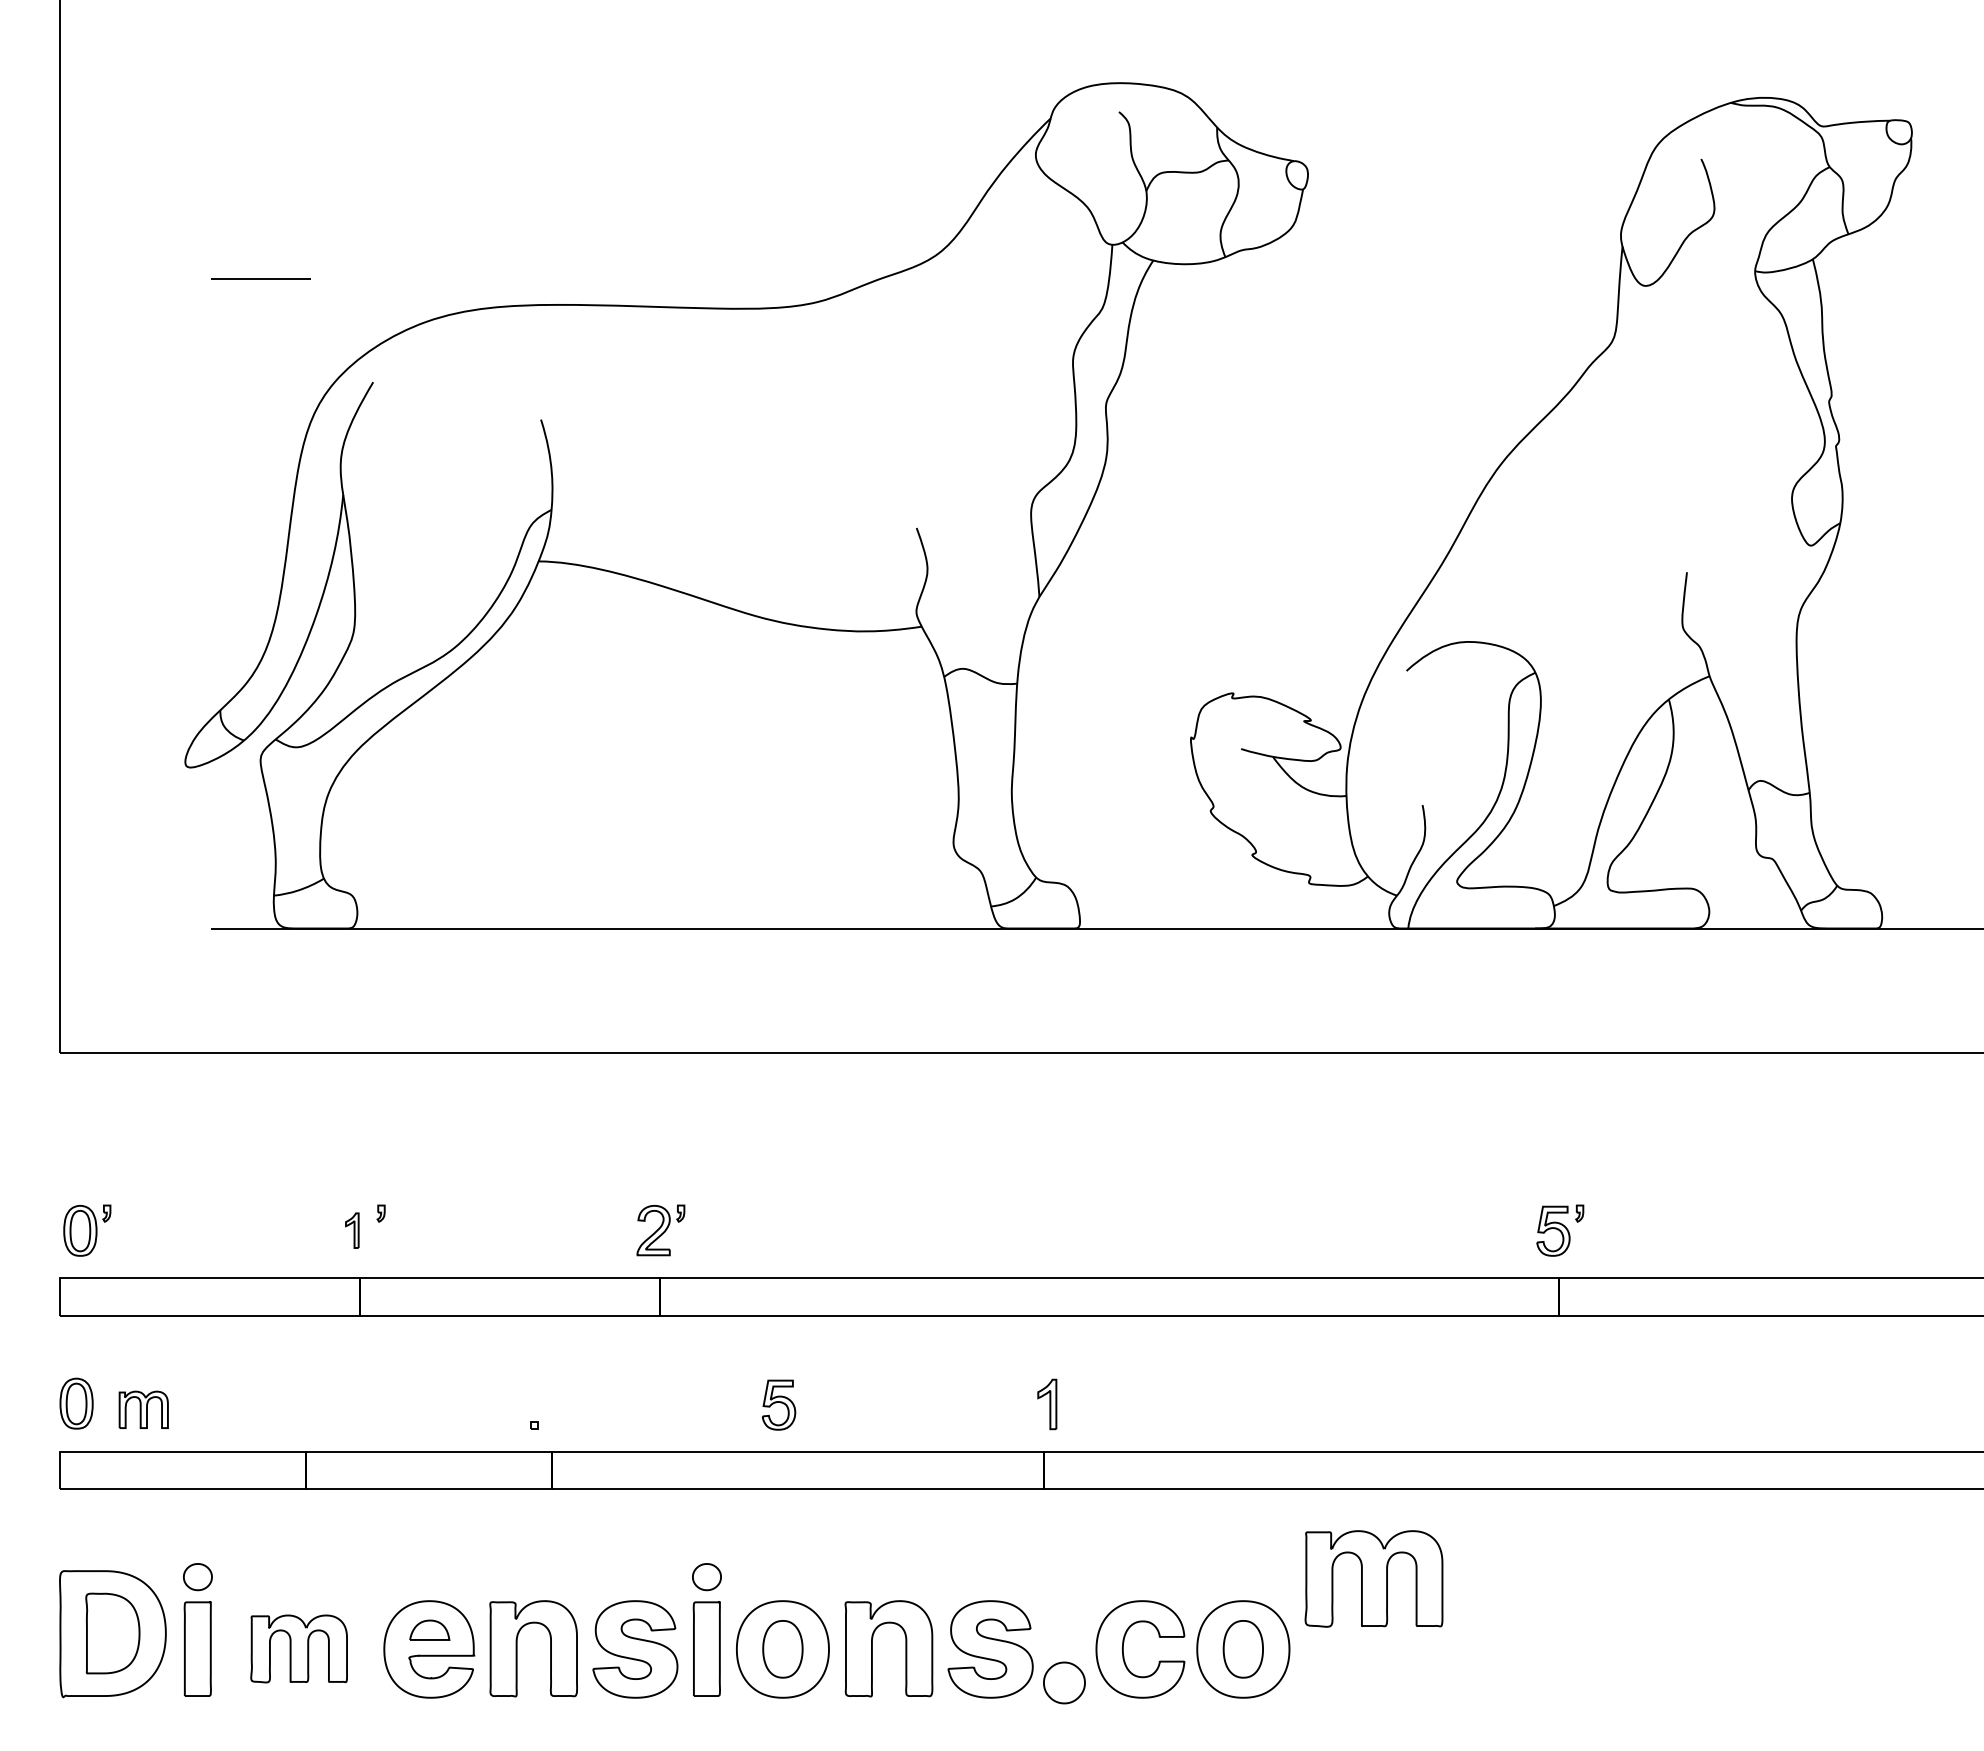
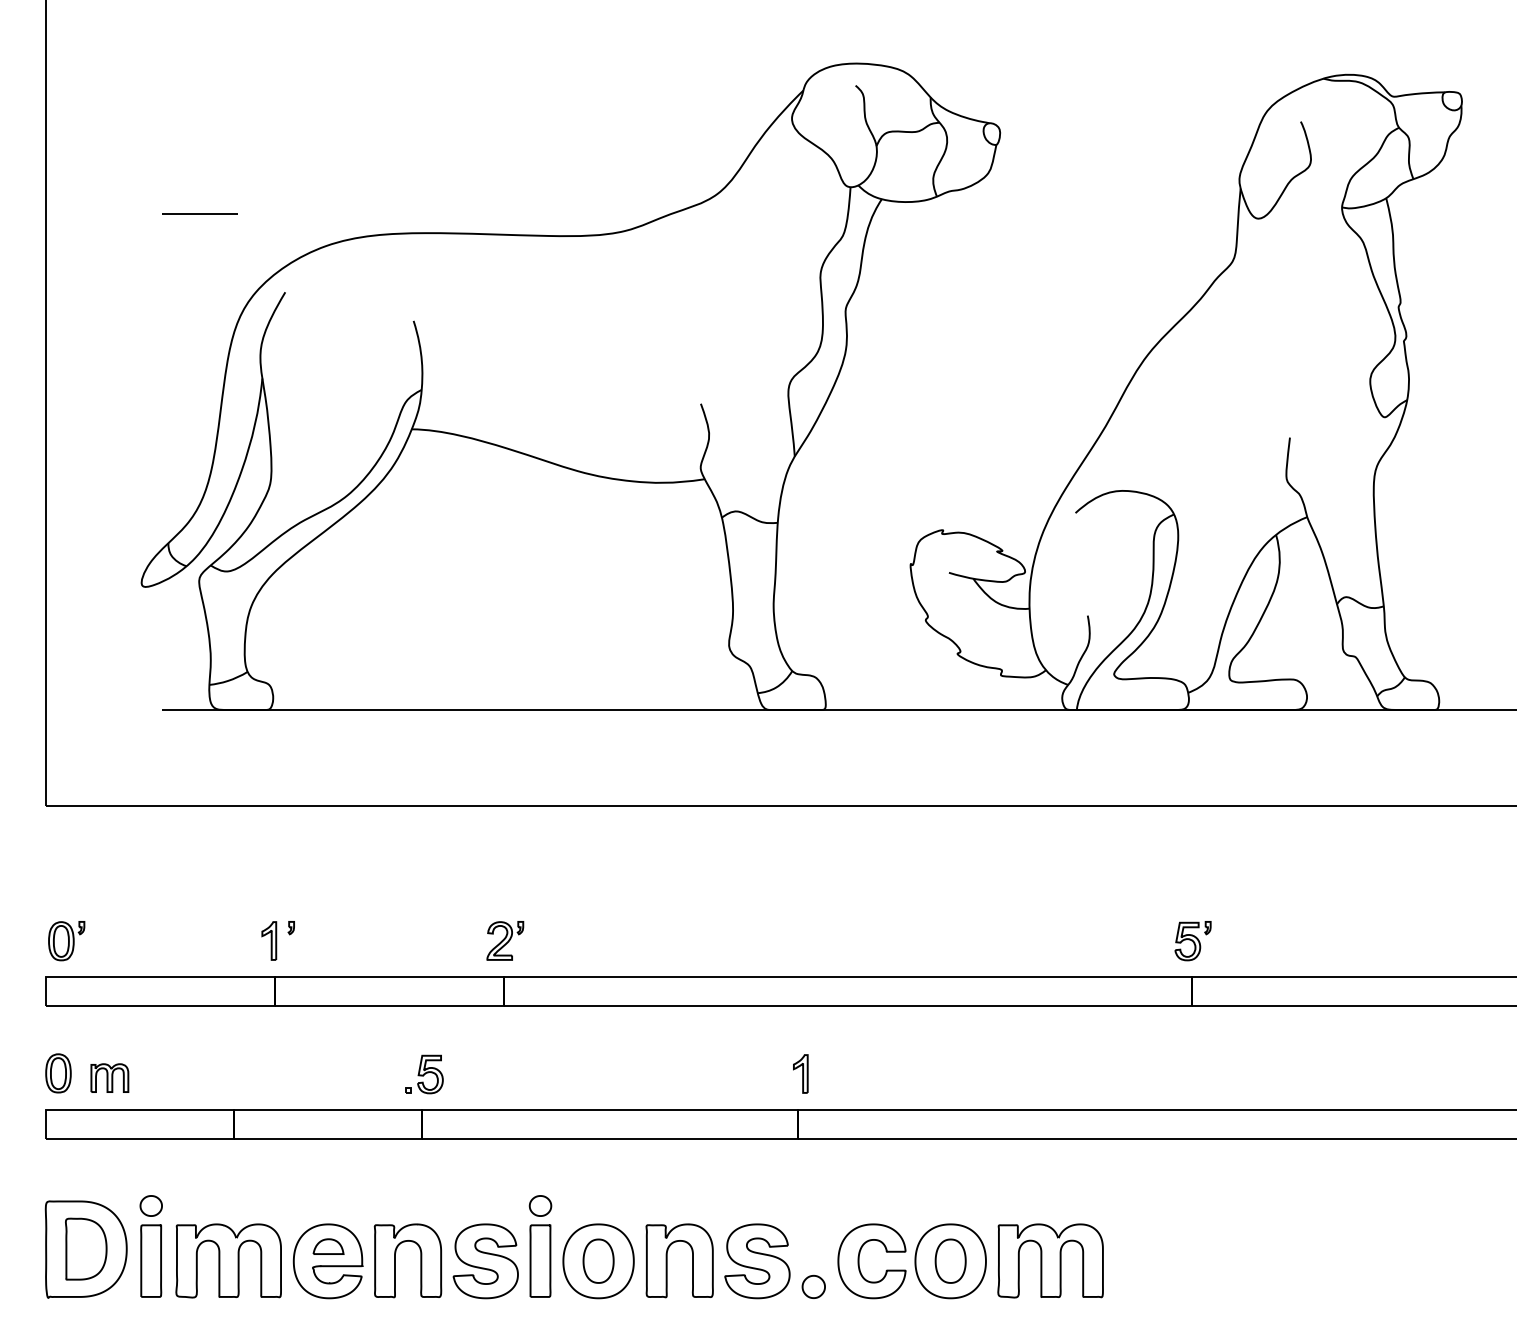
part: (352, 1230) -> (269, 940), size x1.43
part: (779, 1404) -> (430, 1074), moved
part: (1373, 1578) -> (1050, 1260), moved
part: (298, 1648) -> (228, 1260), size x1.43
part: (1063, 1682) -> (813, 1286), size x0.71

